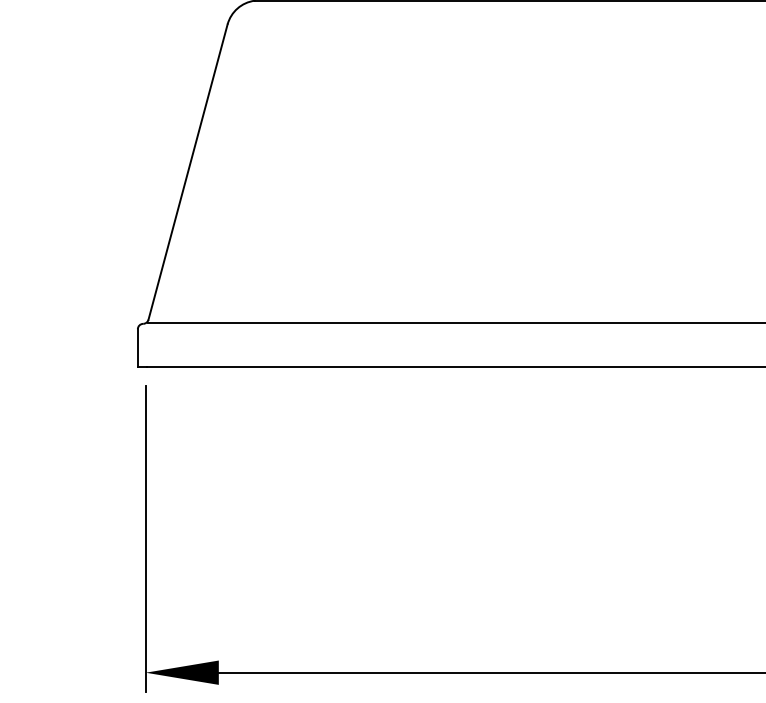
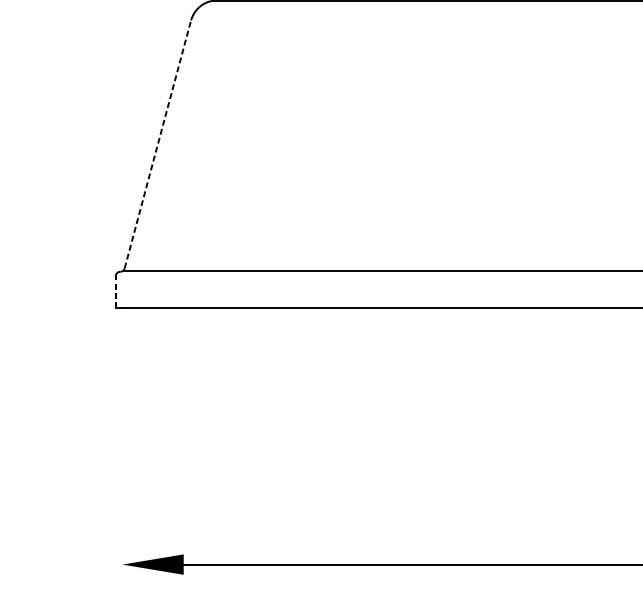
line: (188, 172) -> (158, 144), solid -> dashed
line: (137, 348) -> (115, 292), solid -> dashed
line: (145, 539) -> (122, 452), removed

